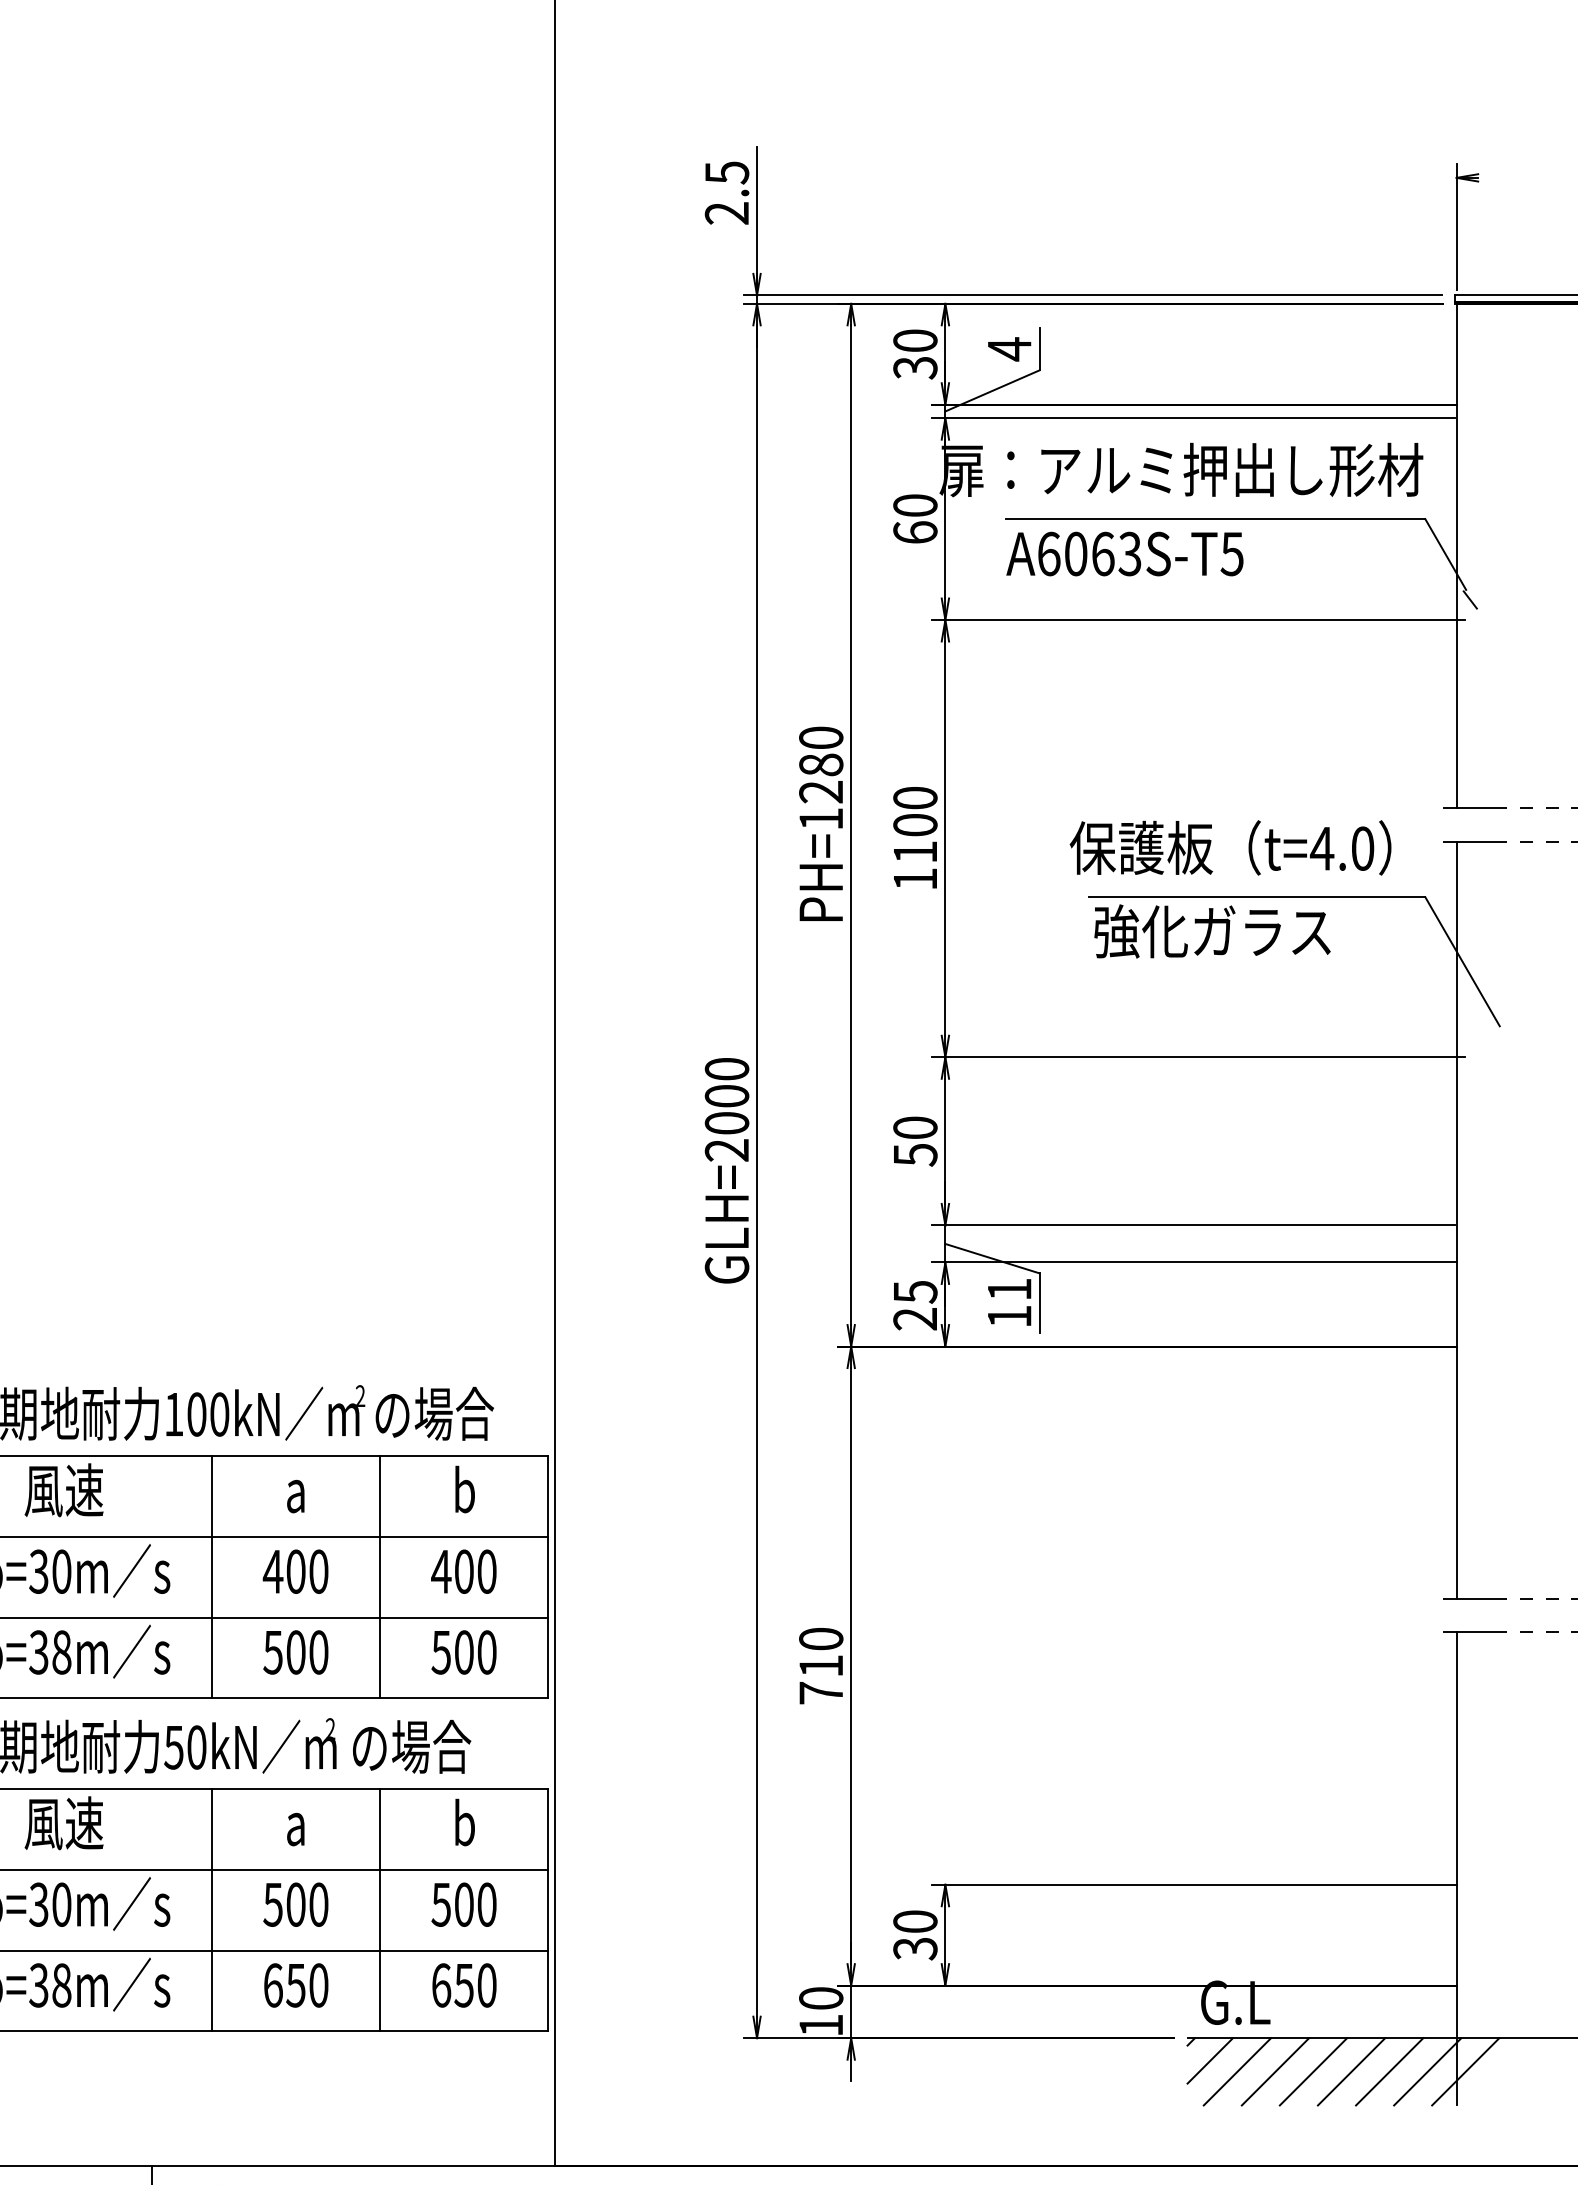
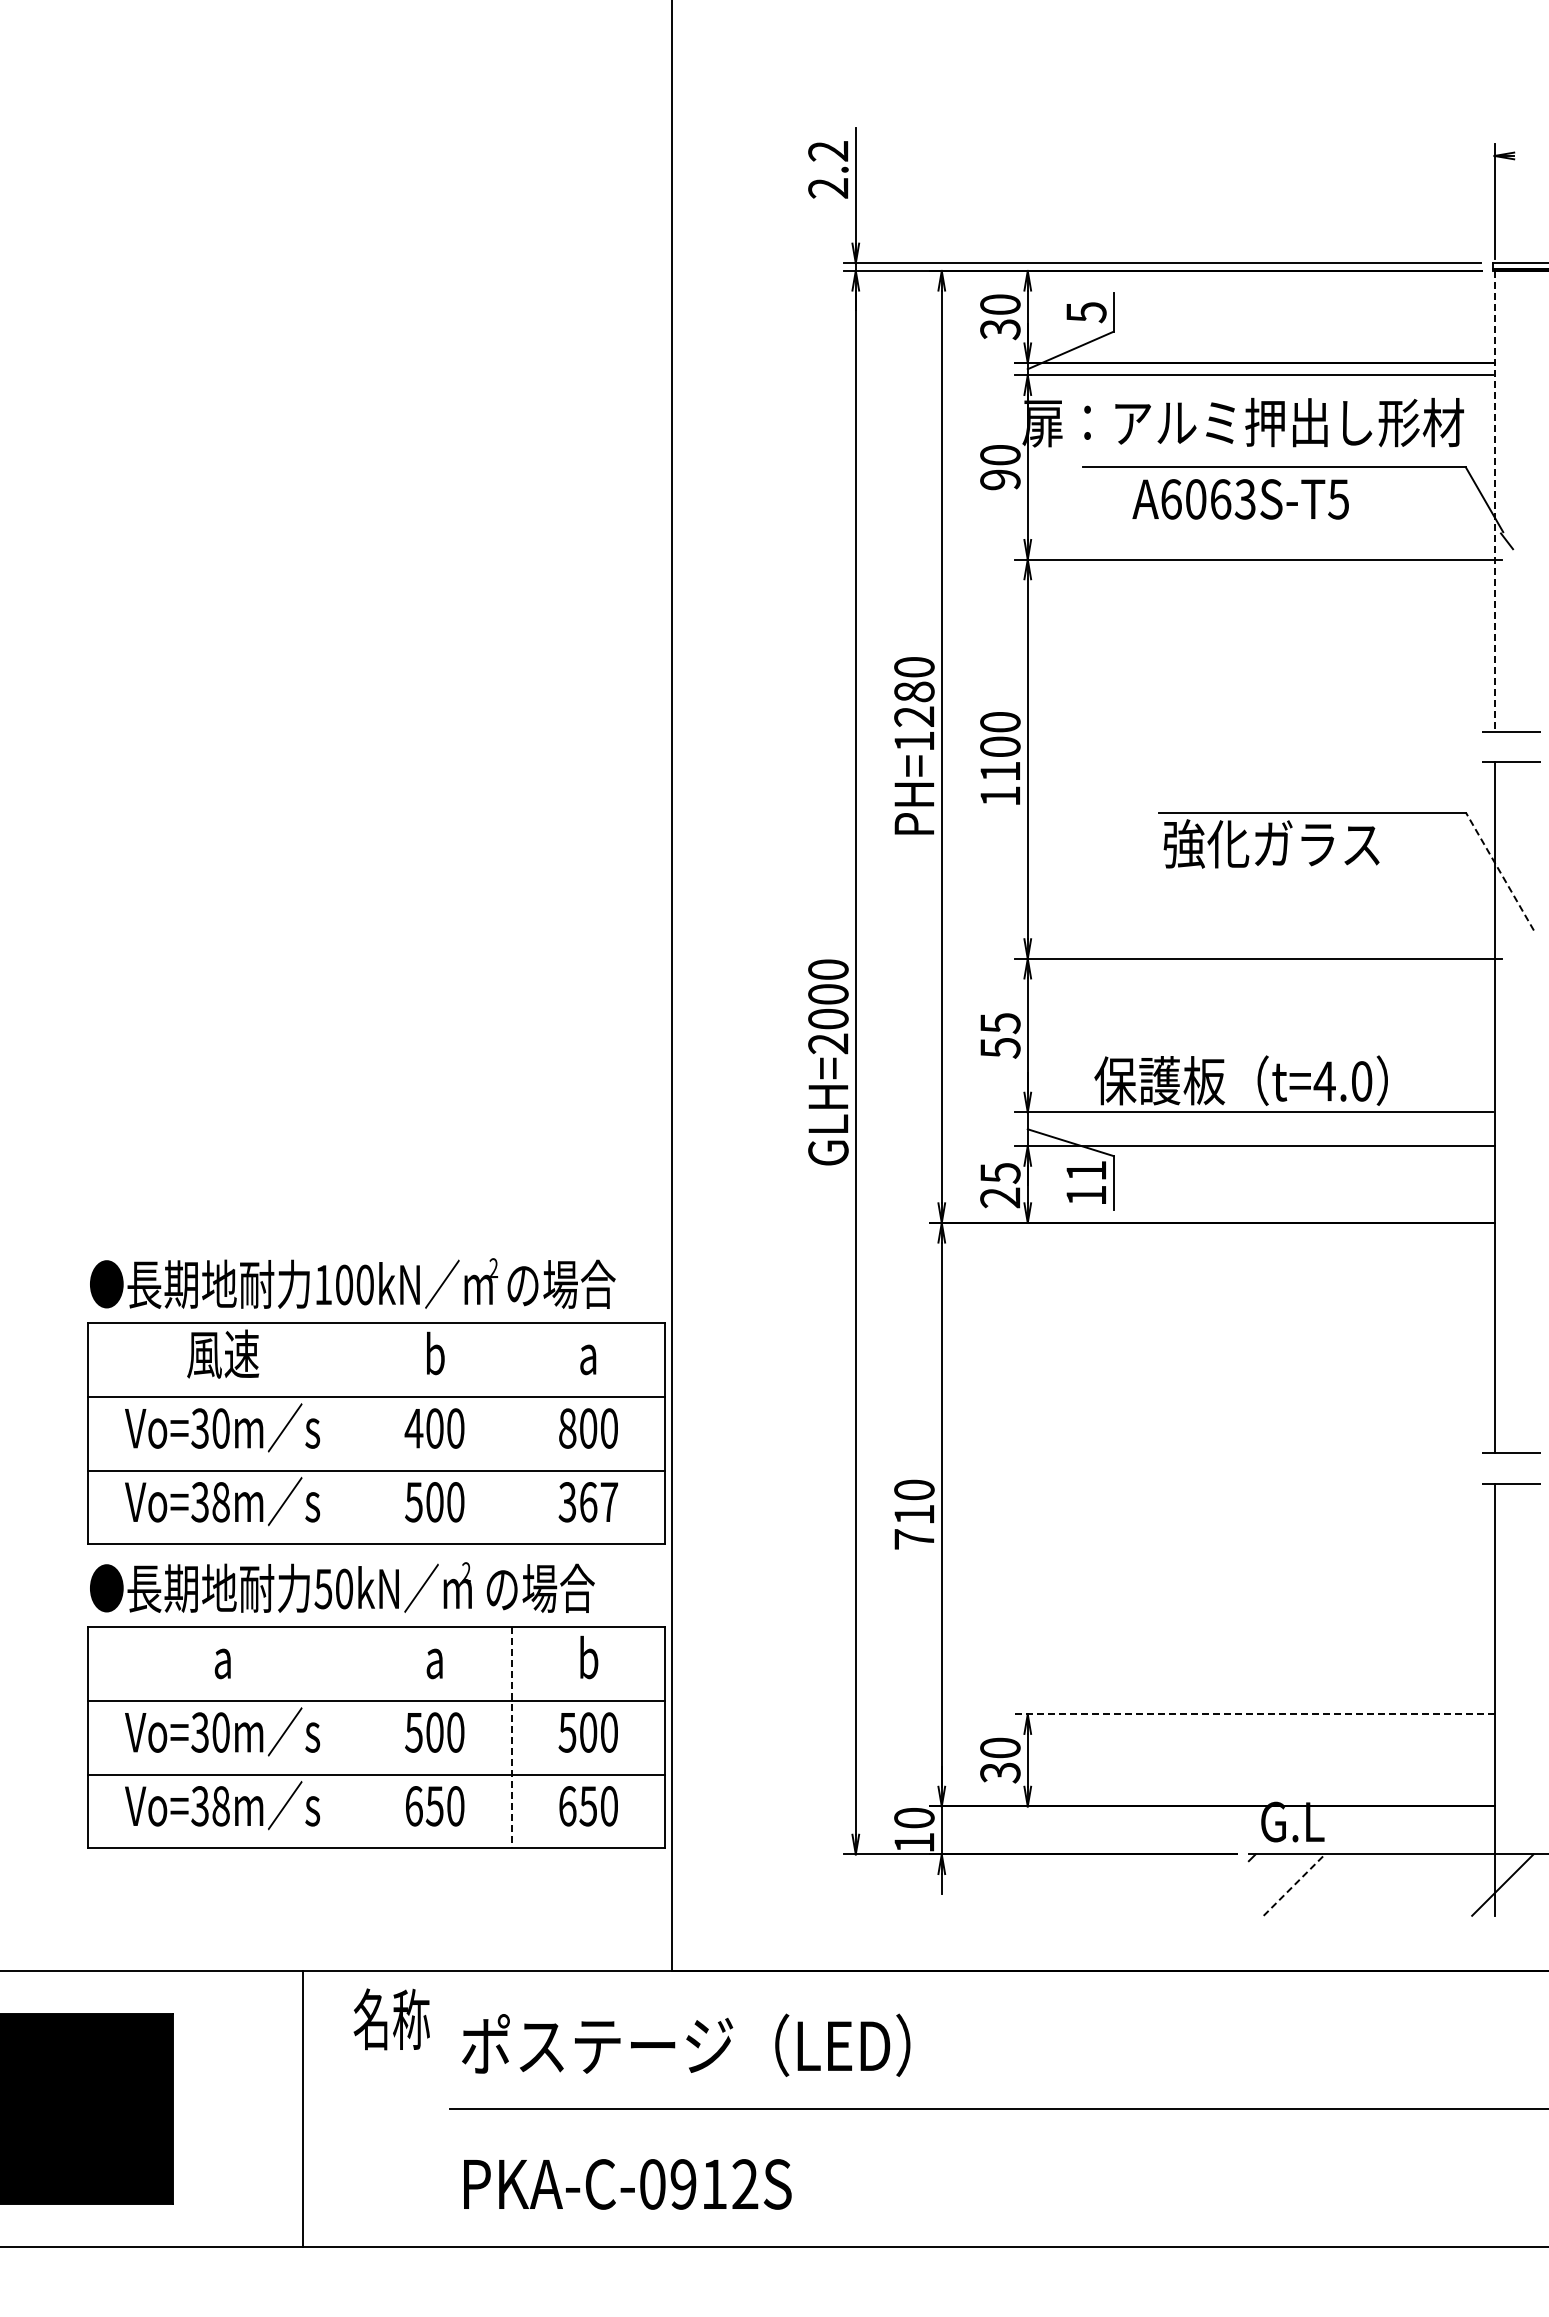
text: (727, 172) -> (828, 151), 2.5 -> 2.2
text: (1009, 349) -> (1086, 312), 4 -> 5
text: (915, 532) -> (1000, 479), 60 -> 90
text: (1124, 554) -> (1240, 499), moved
line: (1456, 556) -> (1494, 501), solid -> dashed
text: (1229, 847) -> (1240, 1080), moved
line: (1462, 961) -> (1499, 871), solid -> dashed
text: (915, 1128) -> (1000, 1023), 50 -> 55
text: (296, 1489) -> (435, 1353), a -> b
text: (465, 1489) -> (589, 1353), b -> a
text: (441, 1571) -> (567, 1428), 400 -> 800
line: (212, 1577) -> (358, 1433), removed
line: (379, 1577) -> (511, 1433), removed
text: (464, 1652) -> (588, 1502), 500 -> 367
text: (64, 1822) -> (223, 1657), 風速 -> a
line: (1194, 1884) -> (1255, 1714), solid -> dashed
line: (212, 1910) -> (358, 1737), removed
line: (379, 1910) -> (511, 1737), solid -> dashed
line: (1210, 2060) -> (1269, 1874), removed
line: (1237, 2071) -> (1294, 1884), solid -> dashed
line: (1274, 2071) -> (1328, 1884), removed
line: (1313, 2071) -> (1363, 1884), removed
line: (1351, 2071) -> (1398, 1884), removed
line: (1389, 2071) -> (1433, 1884), removed
line: (1427, 2071) -> (1467, 1884), removed

